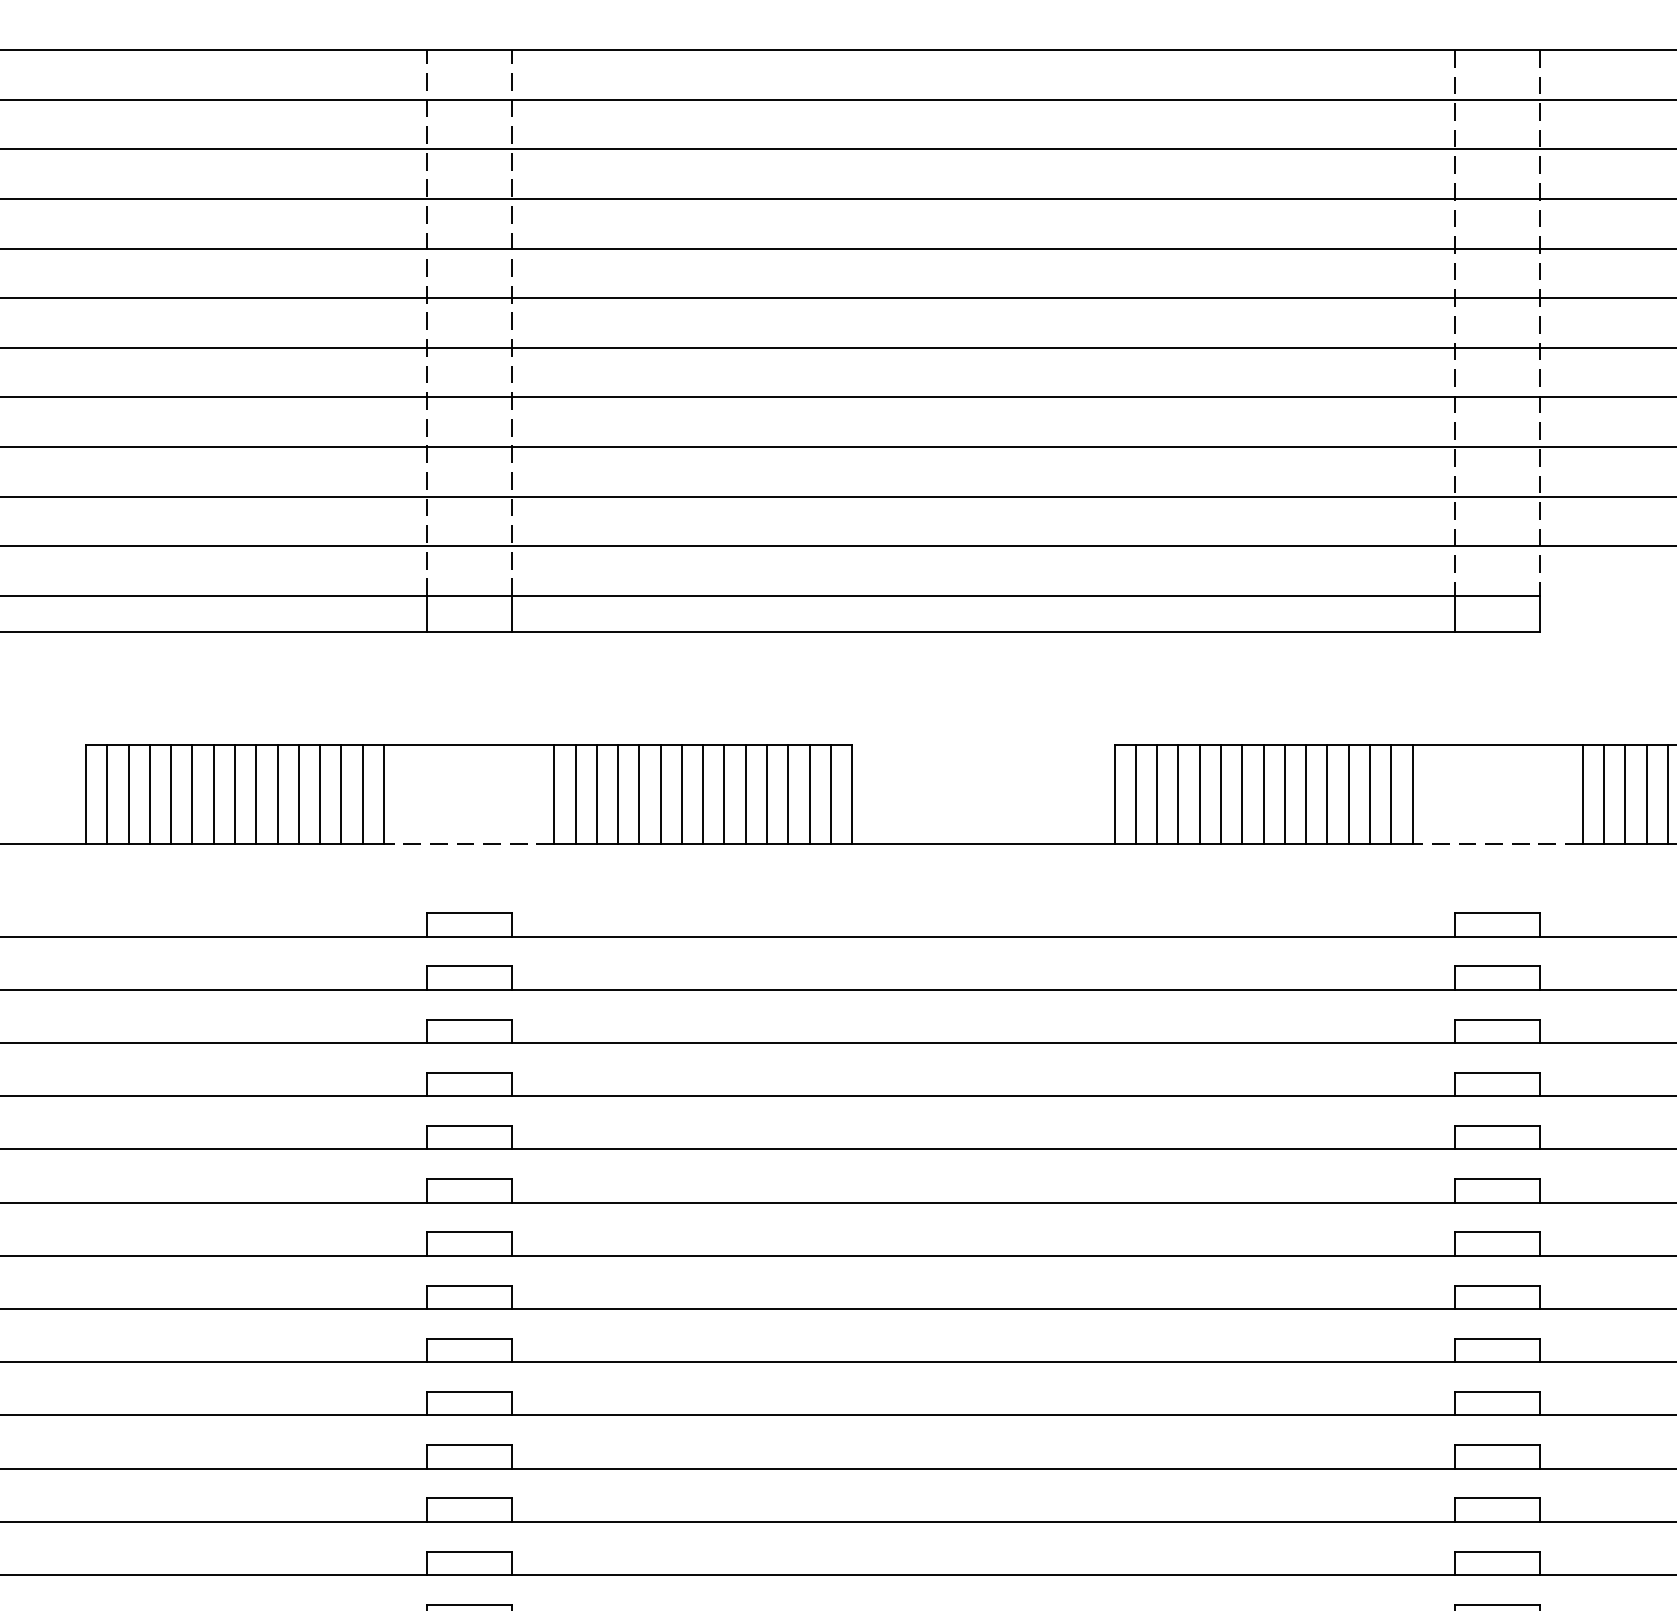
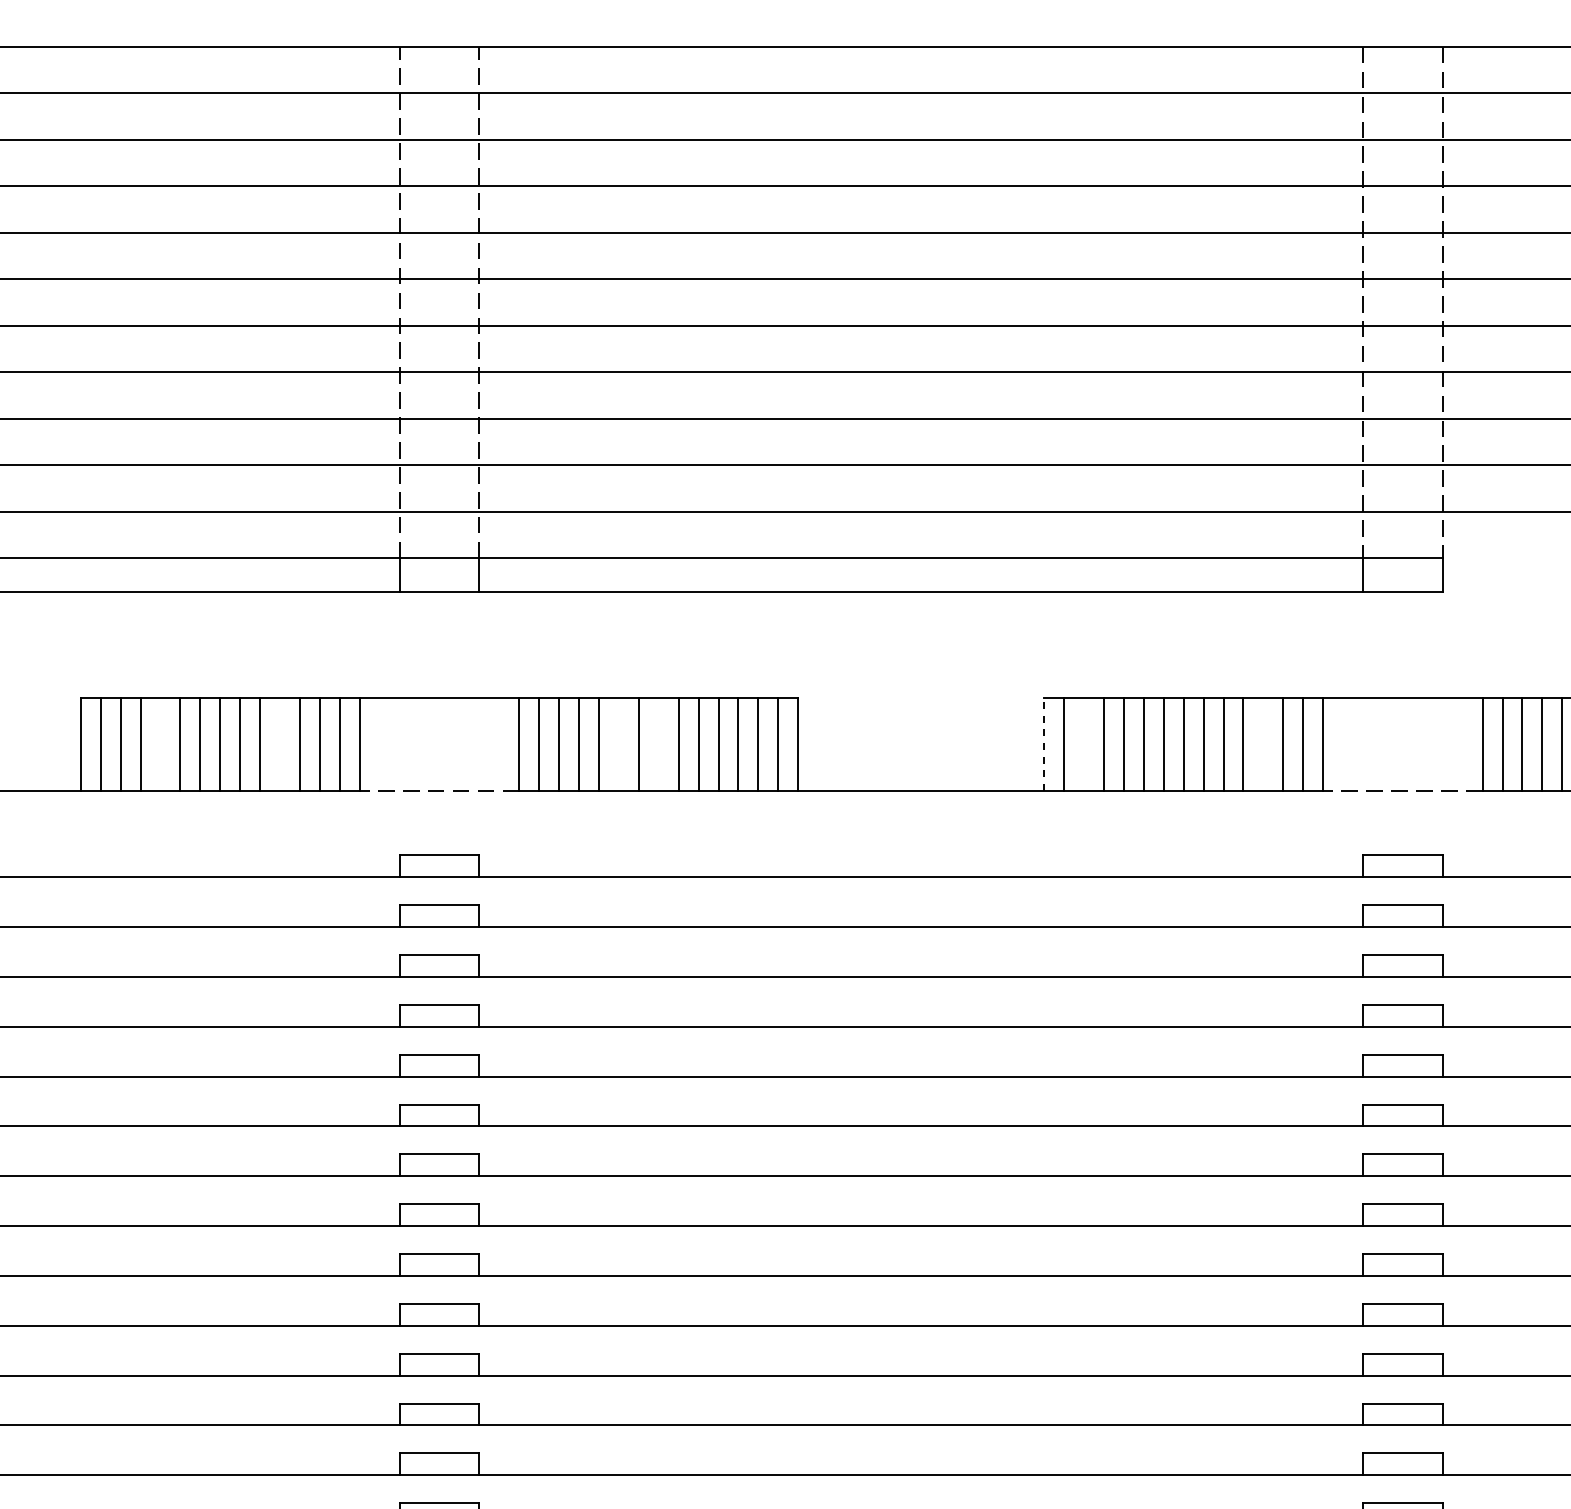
line: (171, 793) -> (160, 743), removed
line: (299, 793) -> (280, 743), removed
line: (660, 793) -> (618, 743), removed
line: (702, 793) -> (658, 743), removed
line: (1156, 793) -> (1083, 743), removed
line: (1348, 793) -> (1263, 743), removed
line: (1115, 794) -> (1044, 744), solid -> dashed

